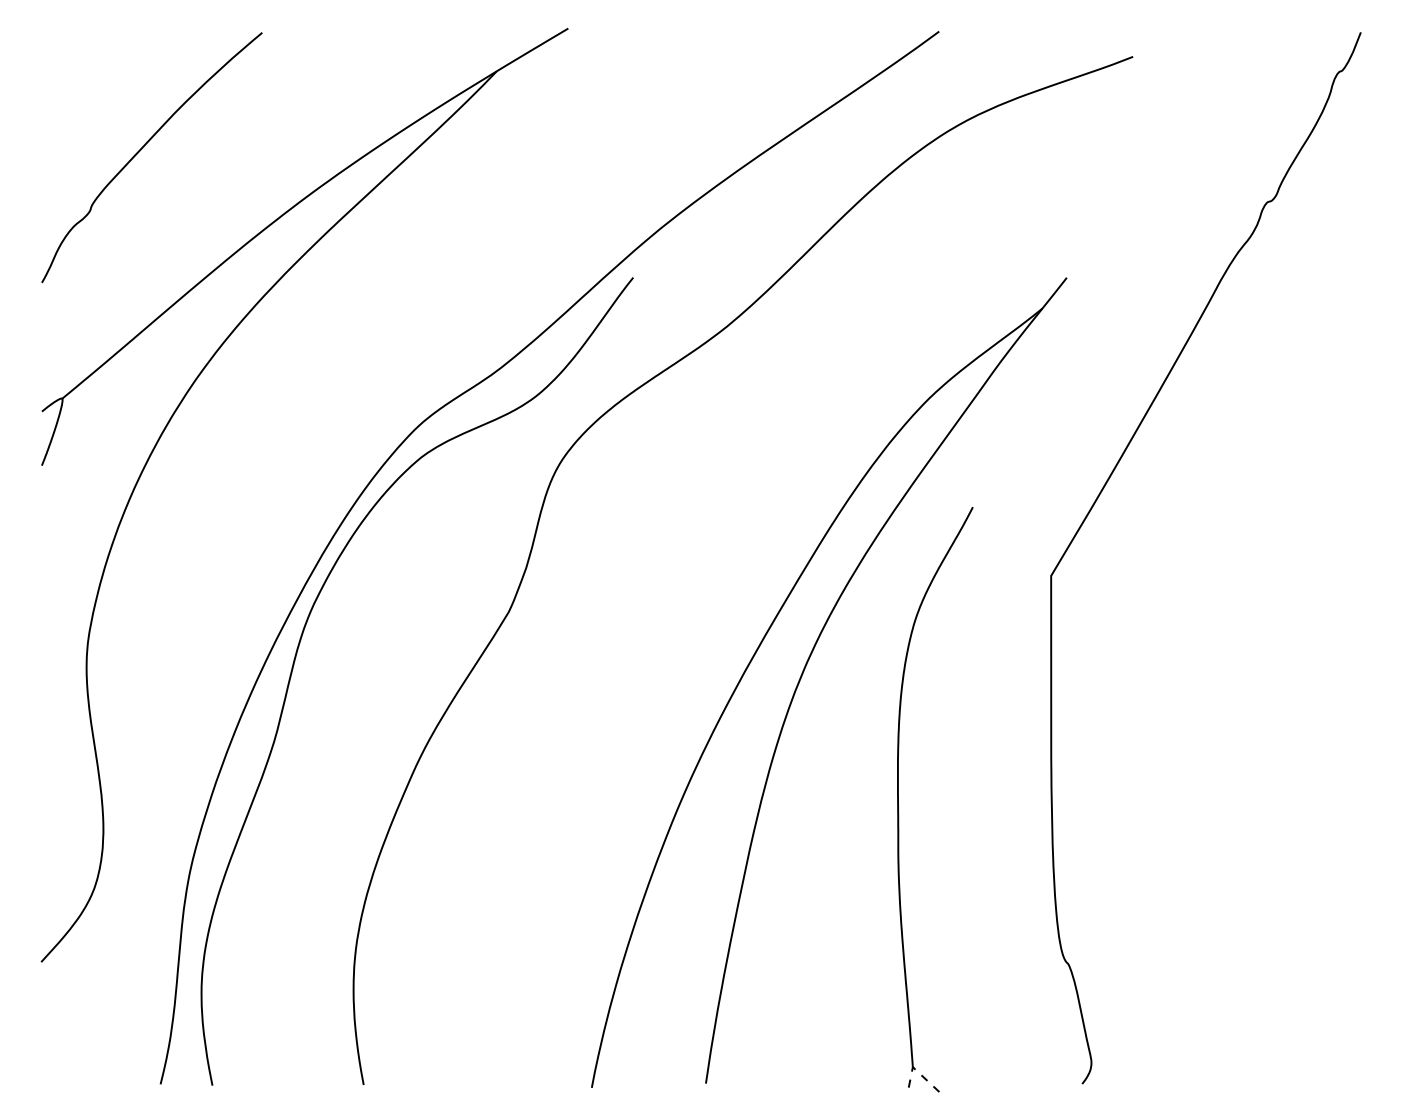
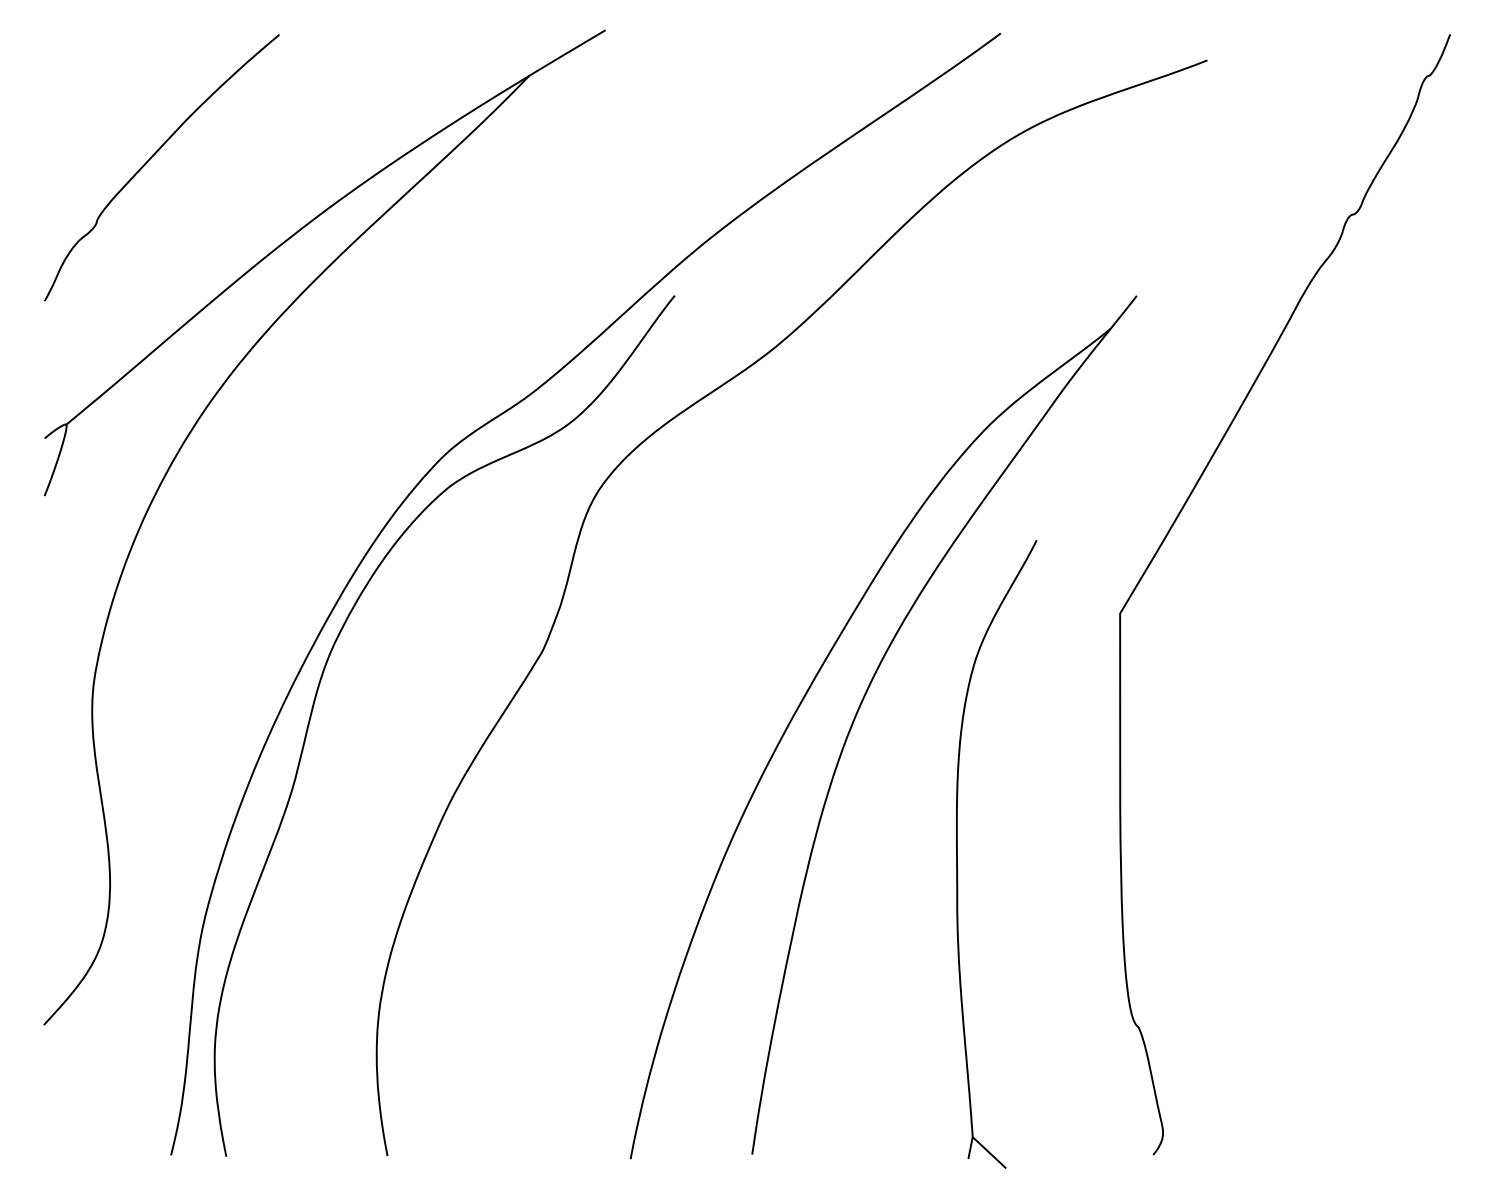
line: (920, 1074) -> (980, 1144), dashed -> solid

